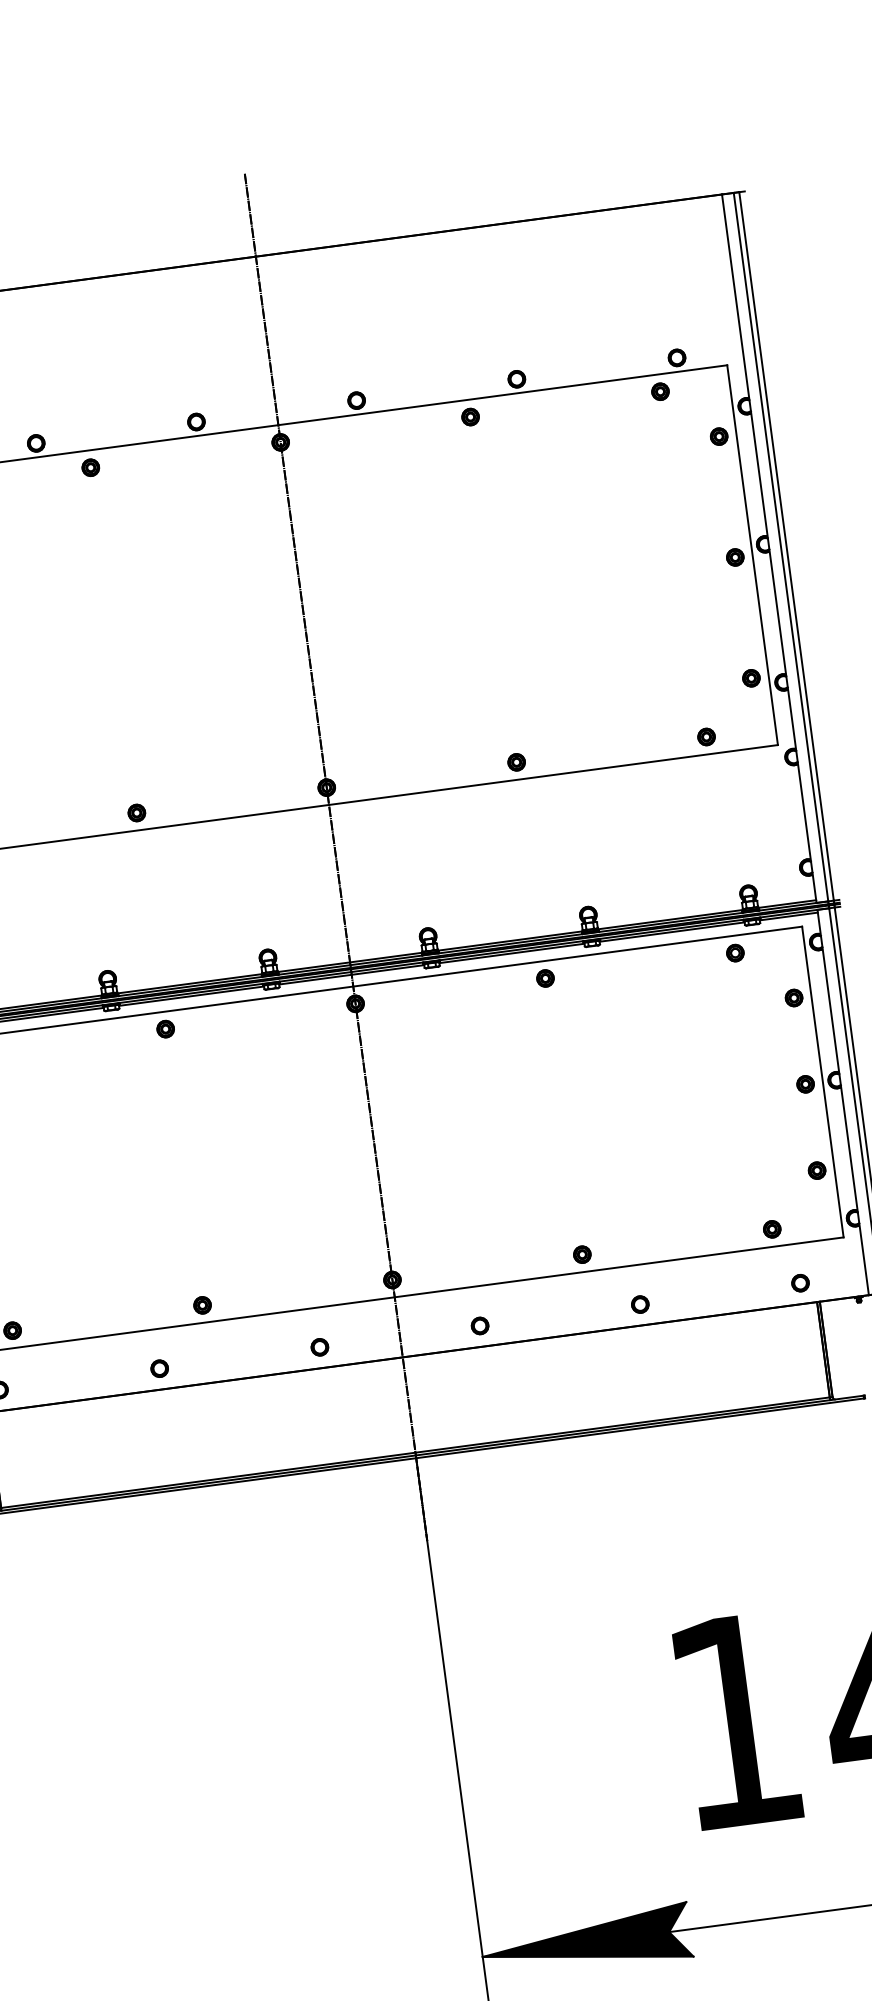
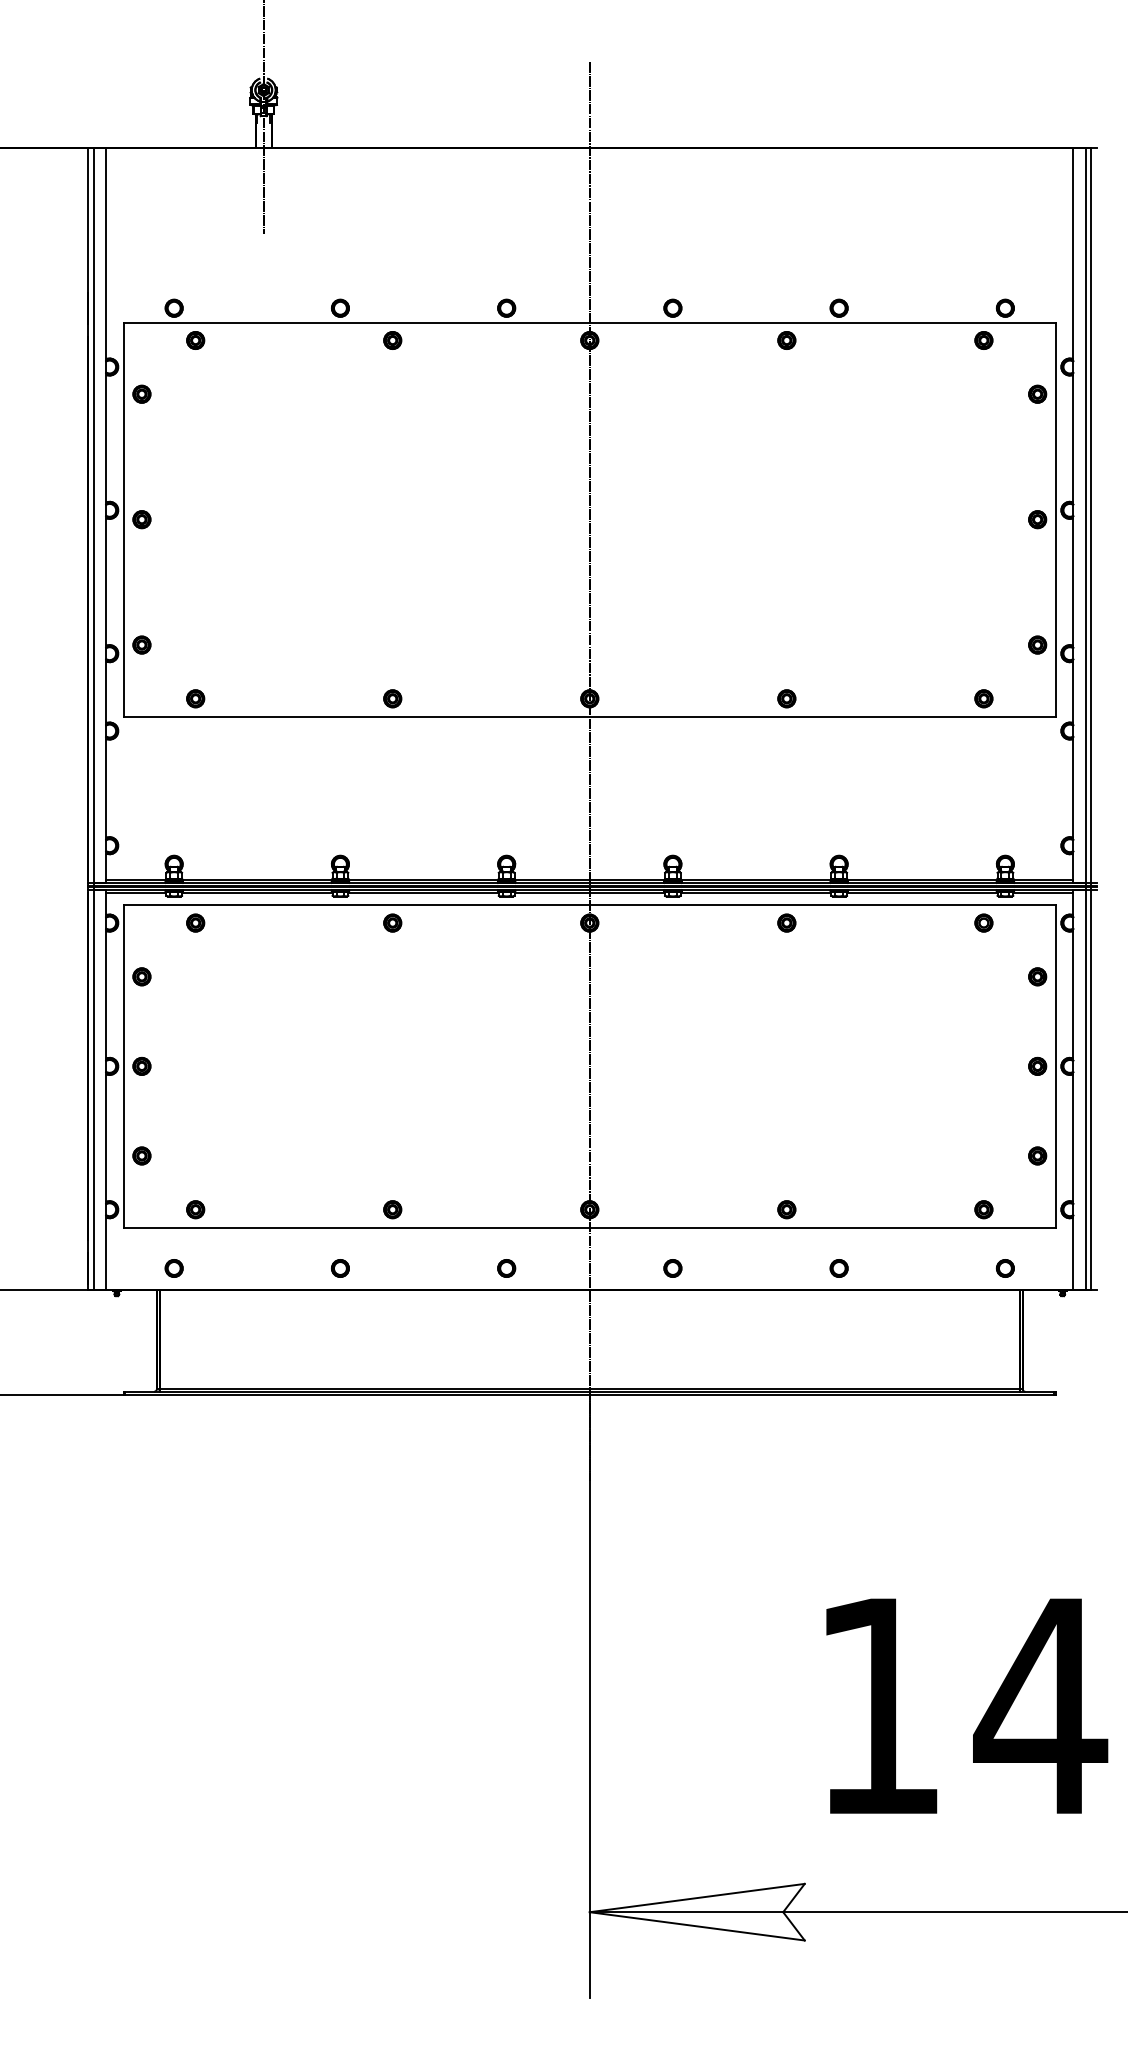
fill: (585, 1942) -> (696, 1911), removed

